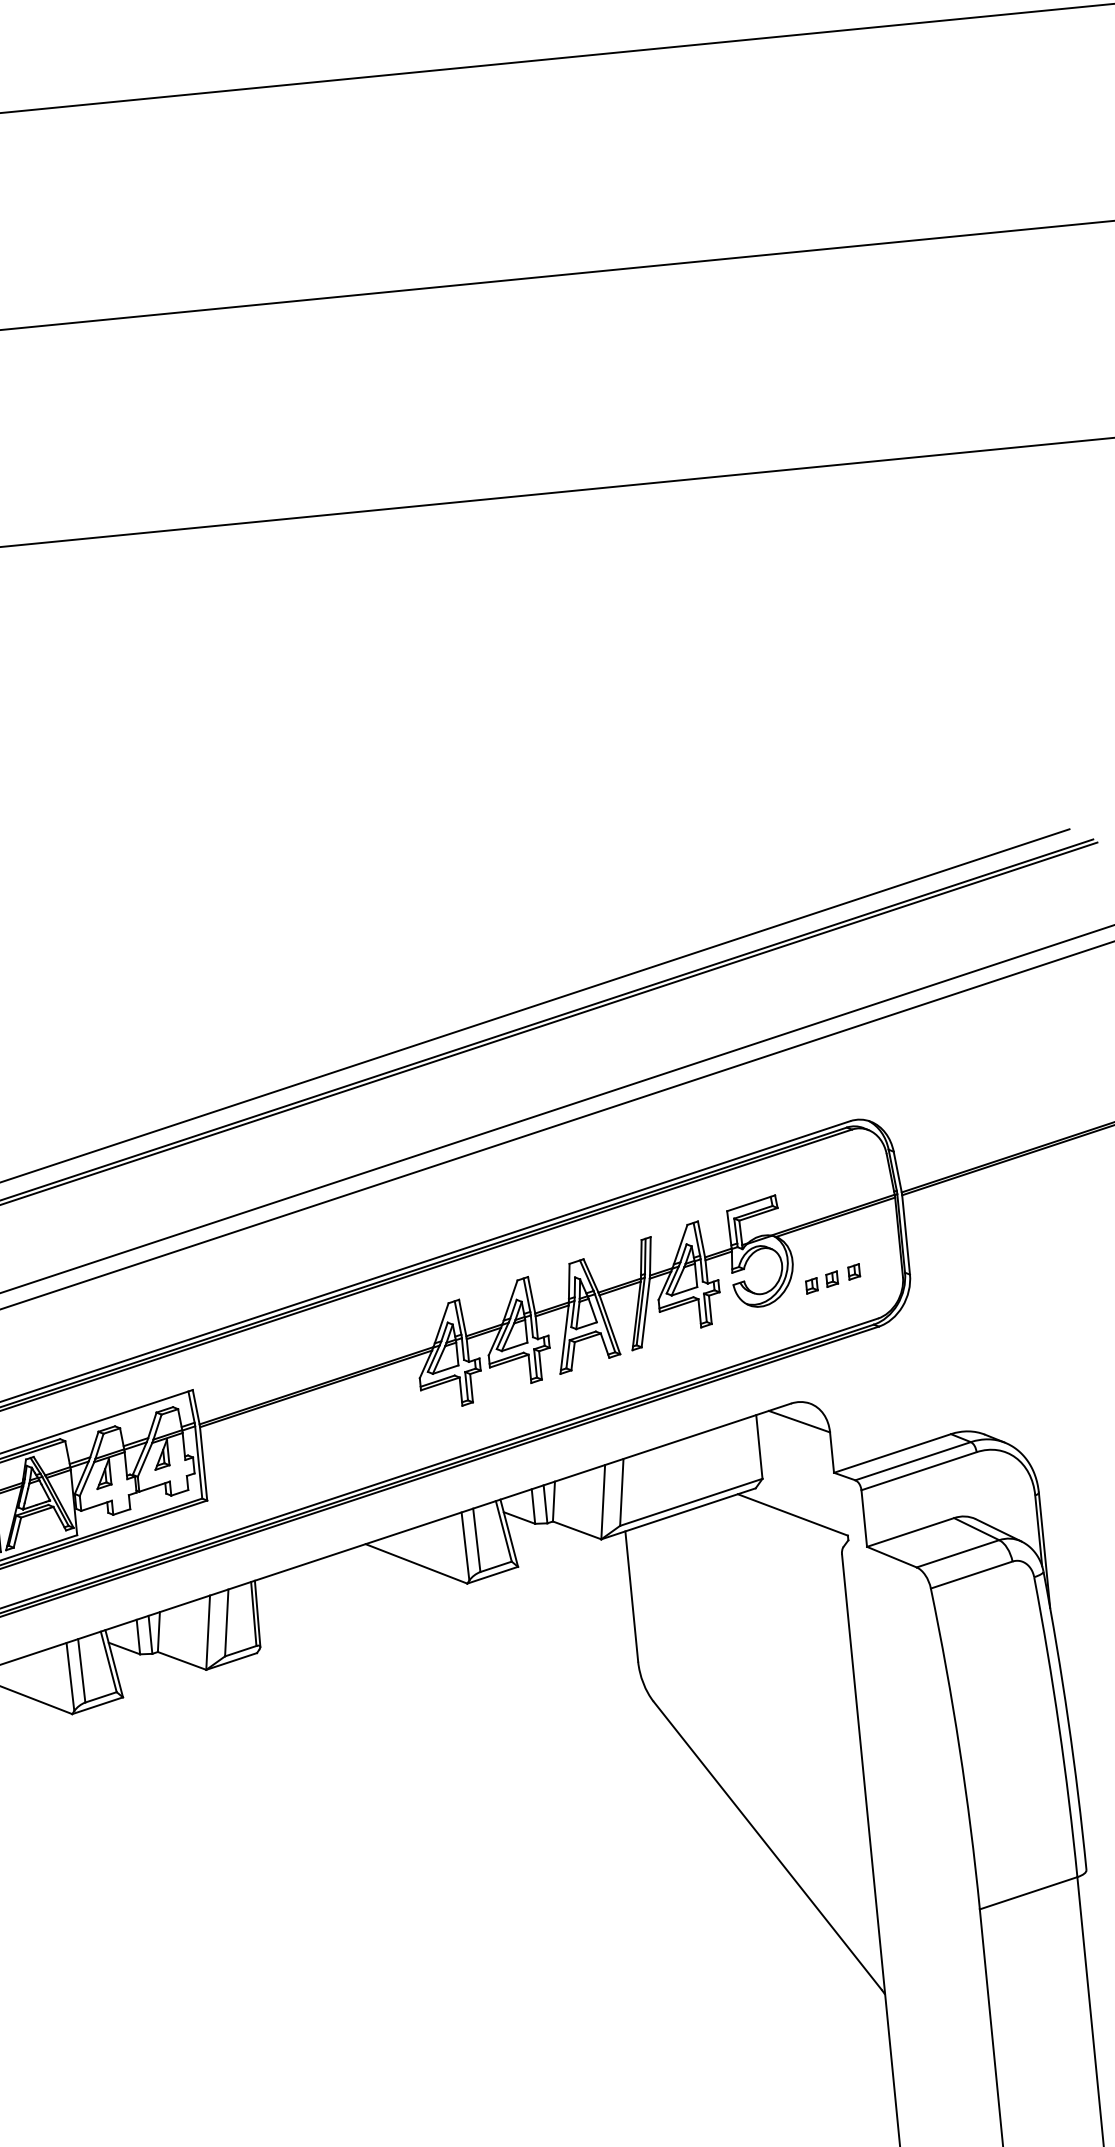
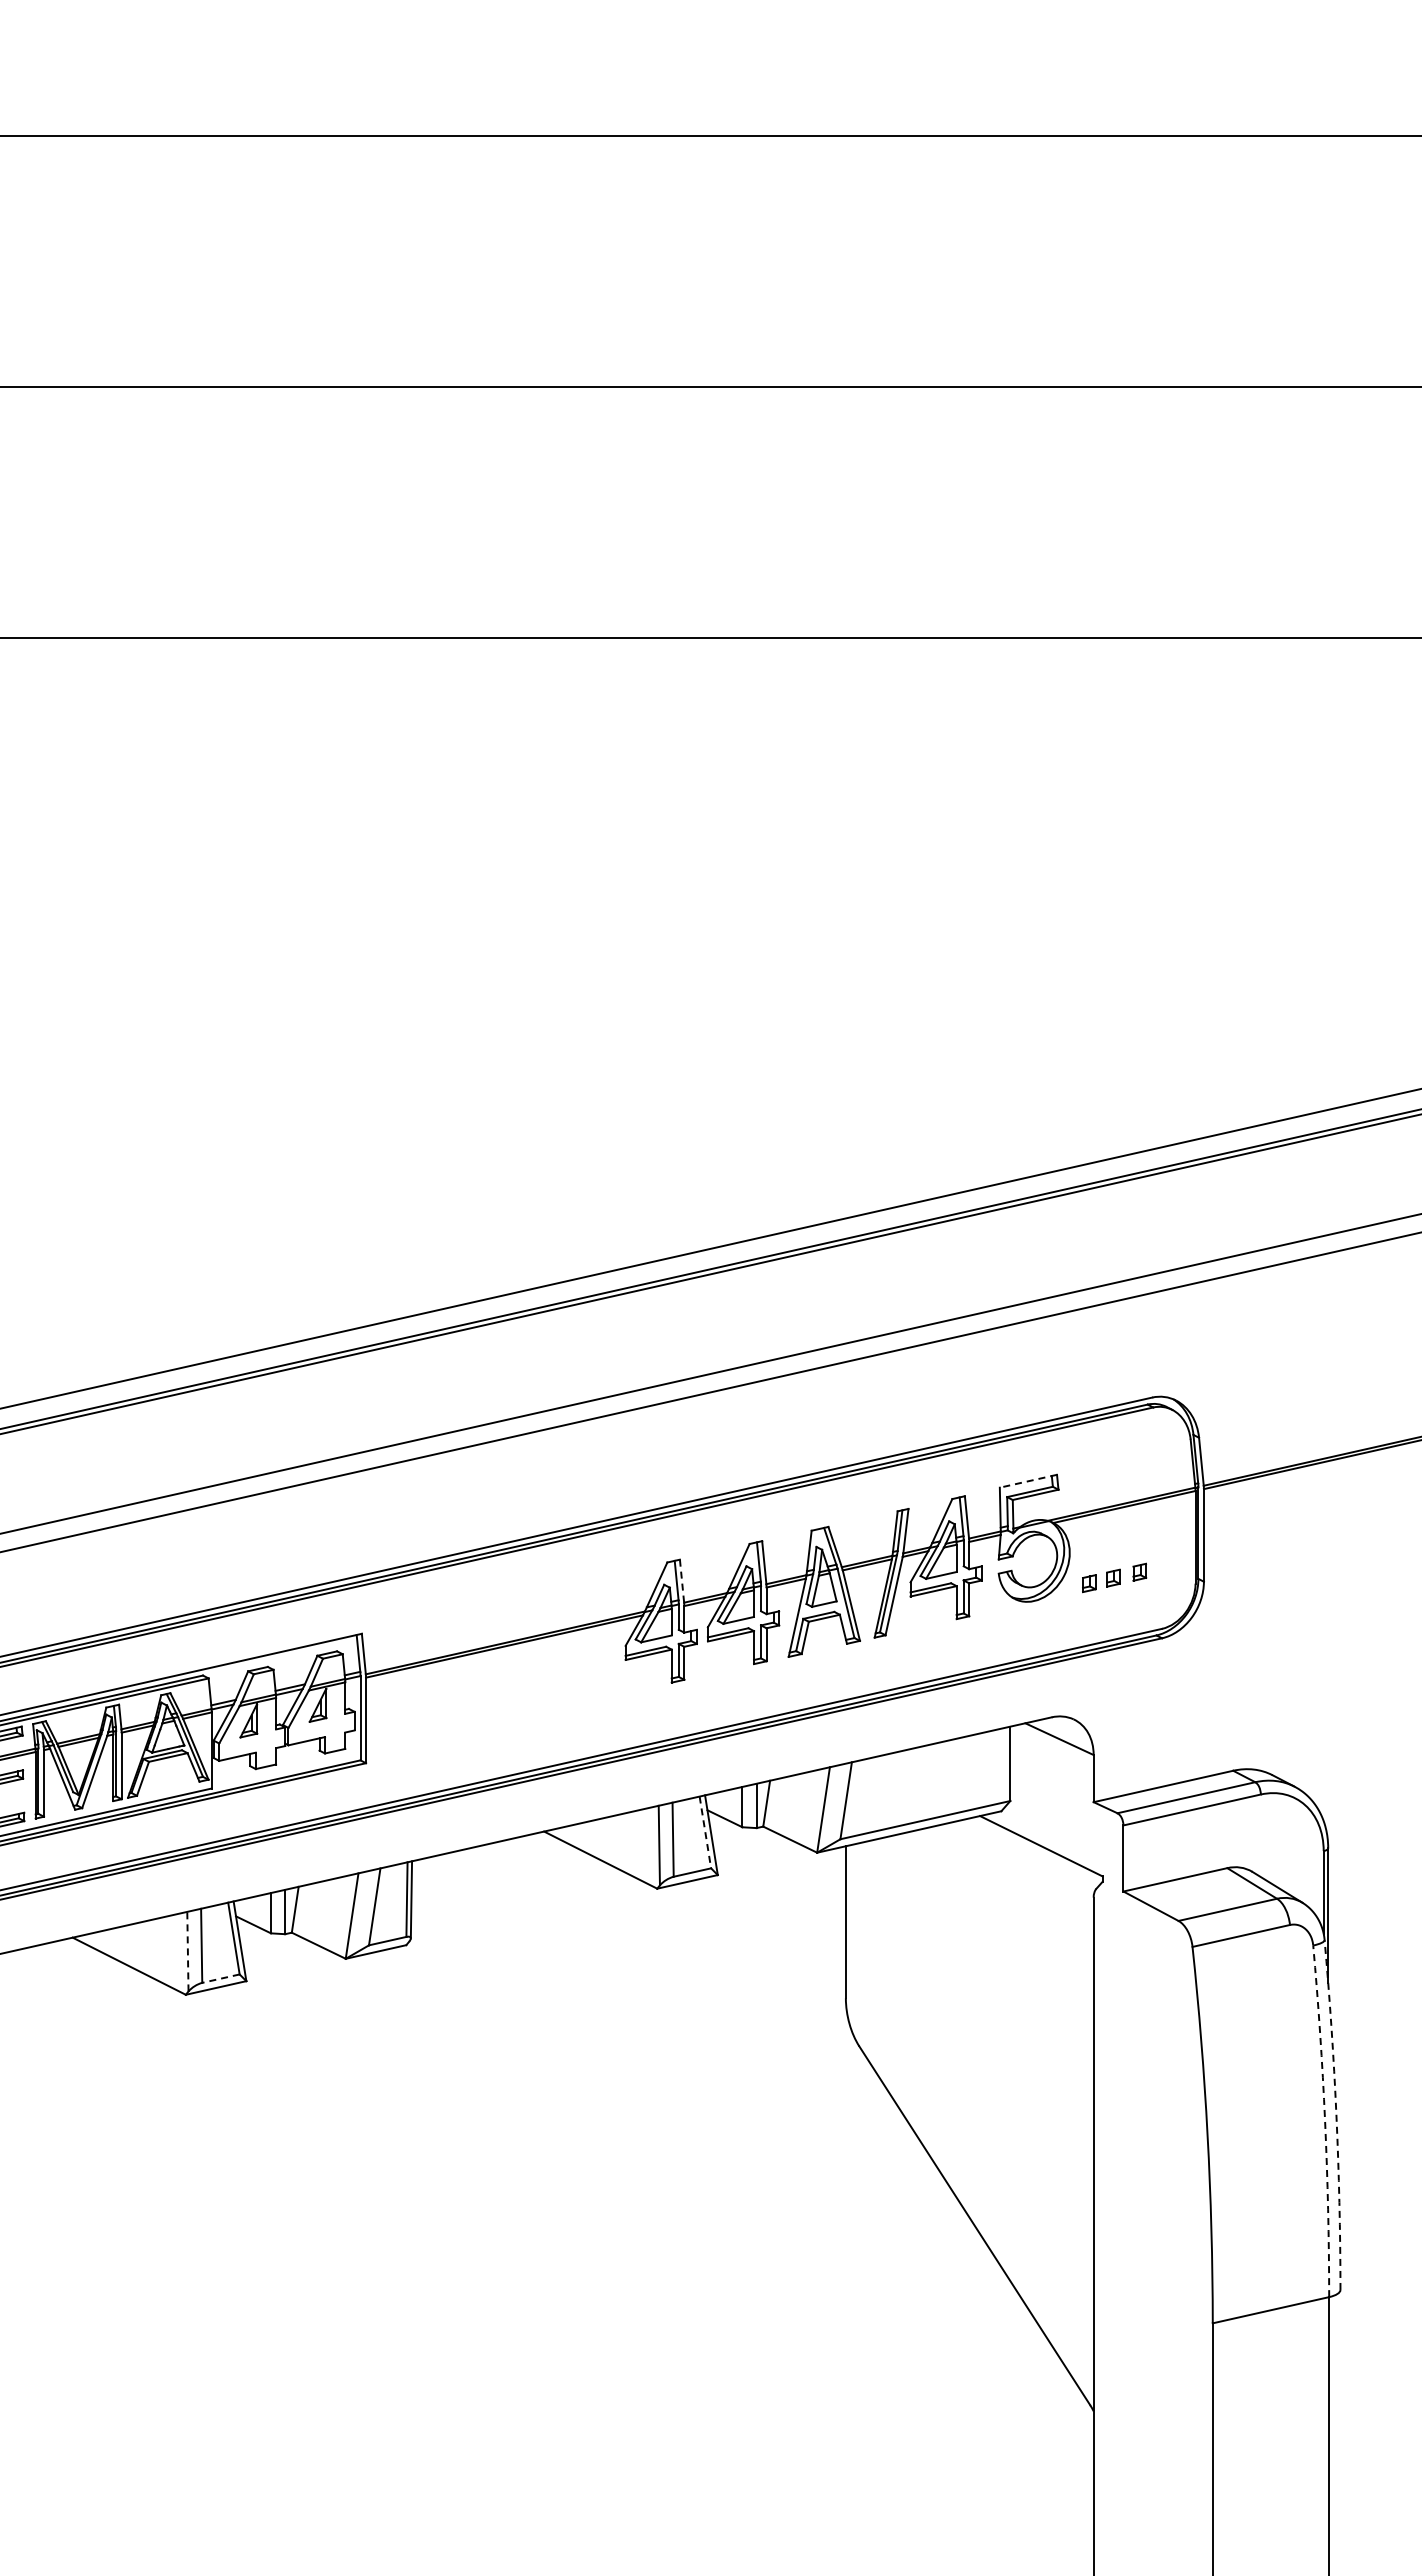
line: (750, 1203) -> (1027, 1481), solid -> dashed
line: (463, 1318) -> (682, 1581), solid -> dashed
line: (503, 1531) -> (705, 1832), solid -> dashed
line: (70, 1676) -> (187, 1951), solid -> dashed
line: (100, 1697) -> (220, 1978), solid -> dashed
arc: (1068, 1720) -> (1336, 2114), solid -> dashed
arc: (1059, 1726) -> (1325, 2121), solid -> dashed

